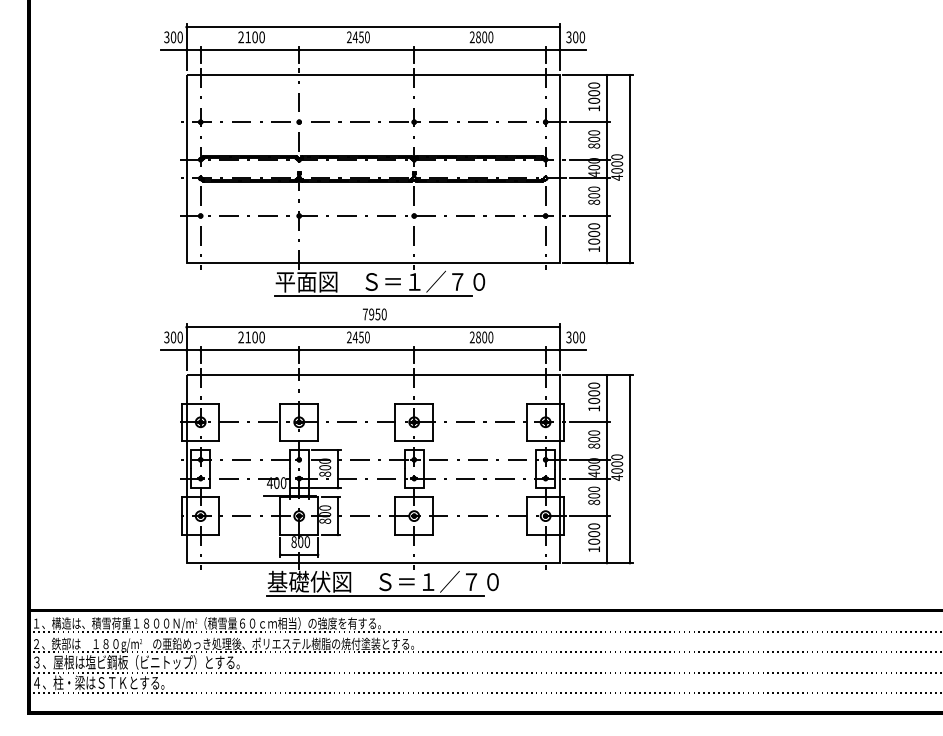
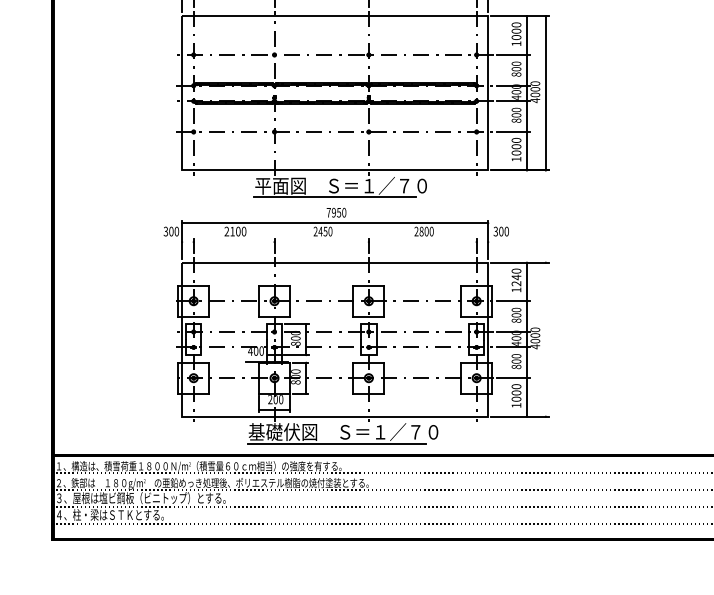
line: (372, 350) -> (334, 242), removed
text: (594, 397) -> (516, 280), 1000 -> 1240
line: (629, 469) -> (545, 339), removed
text: (293, 541) -> (269, 399), 800 -> 200

